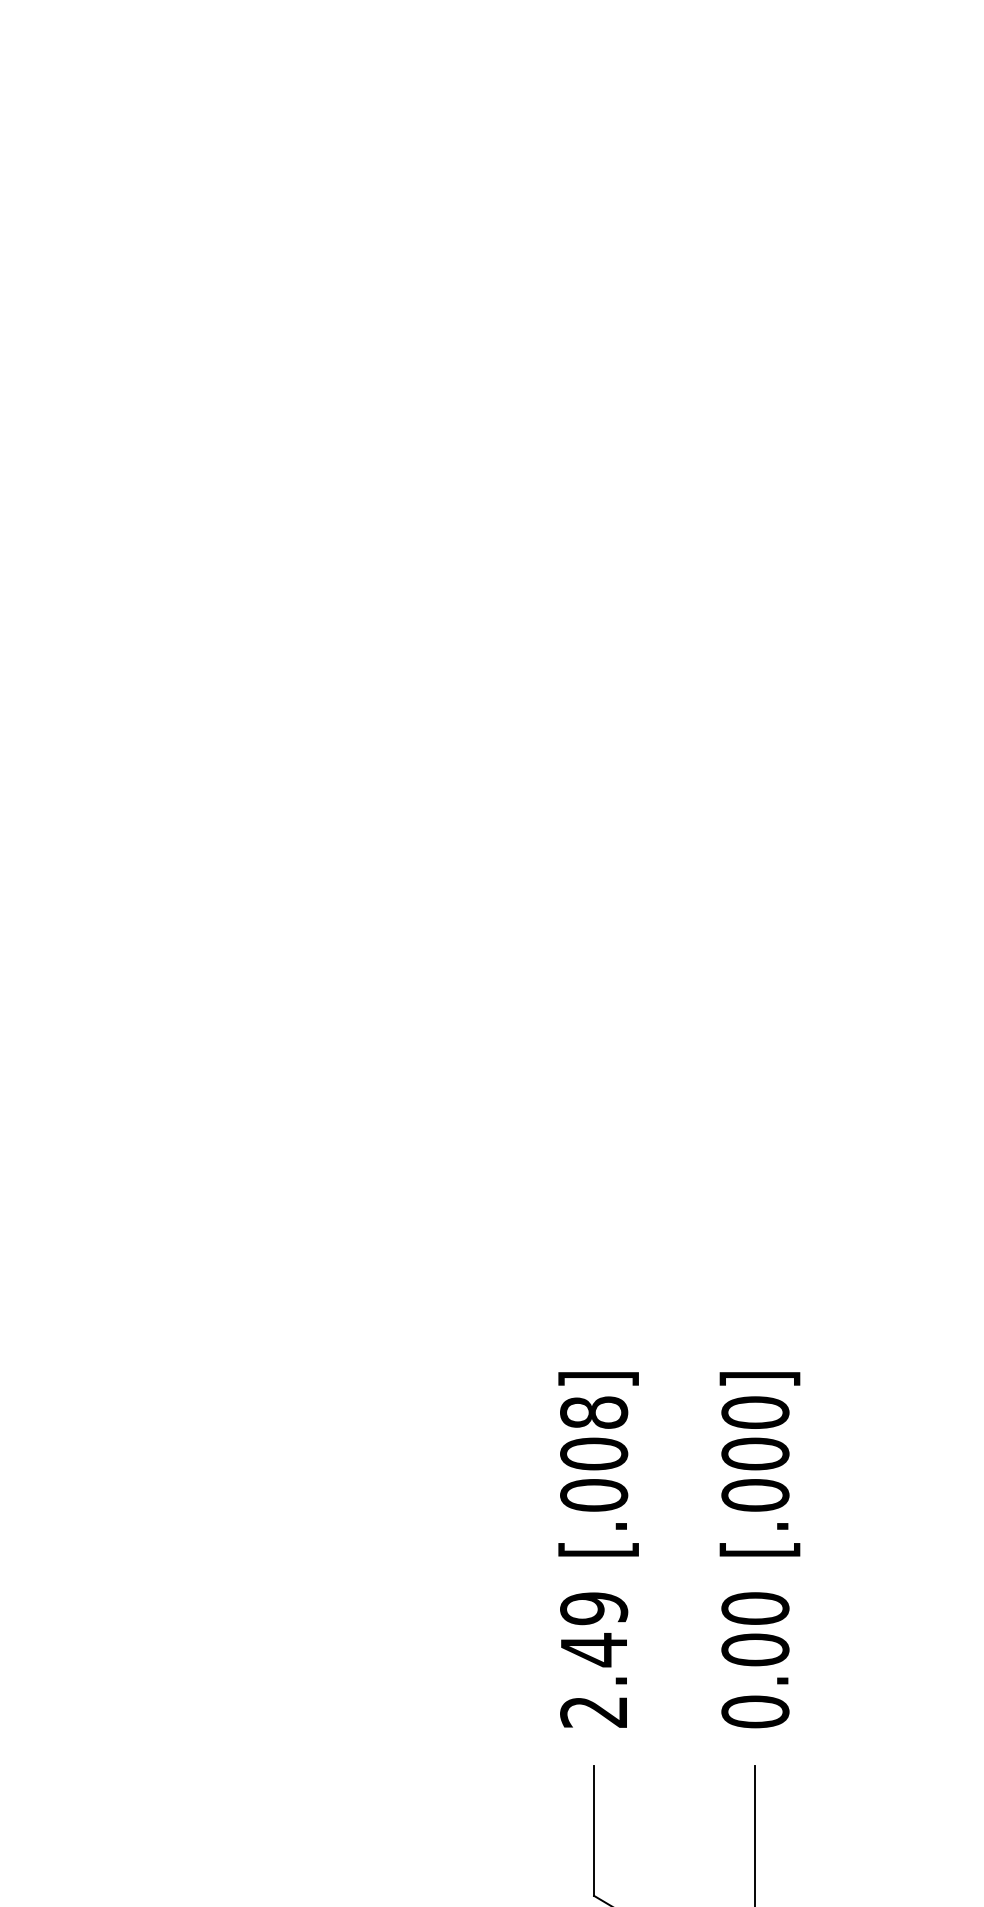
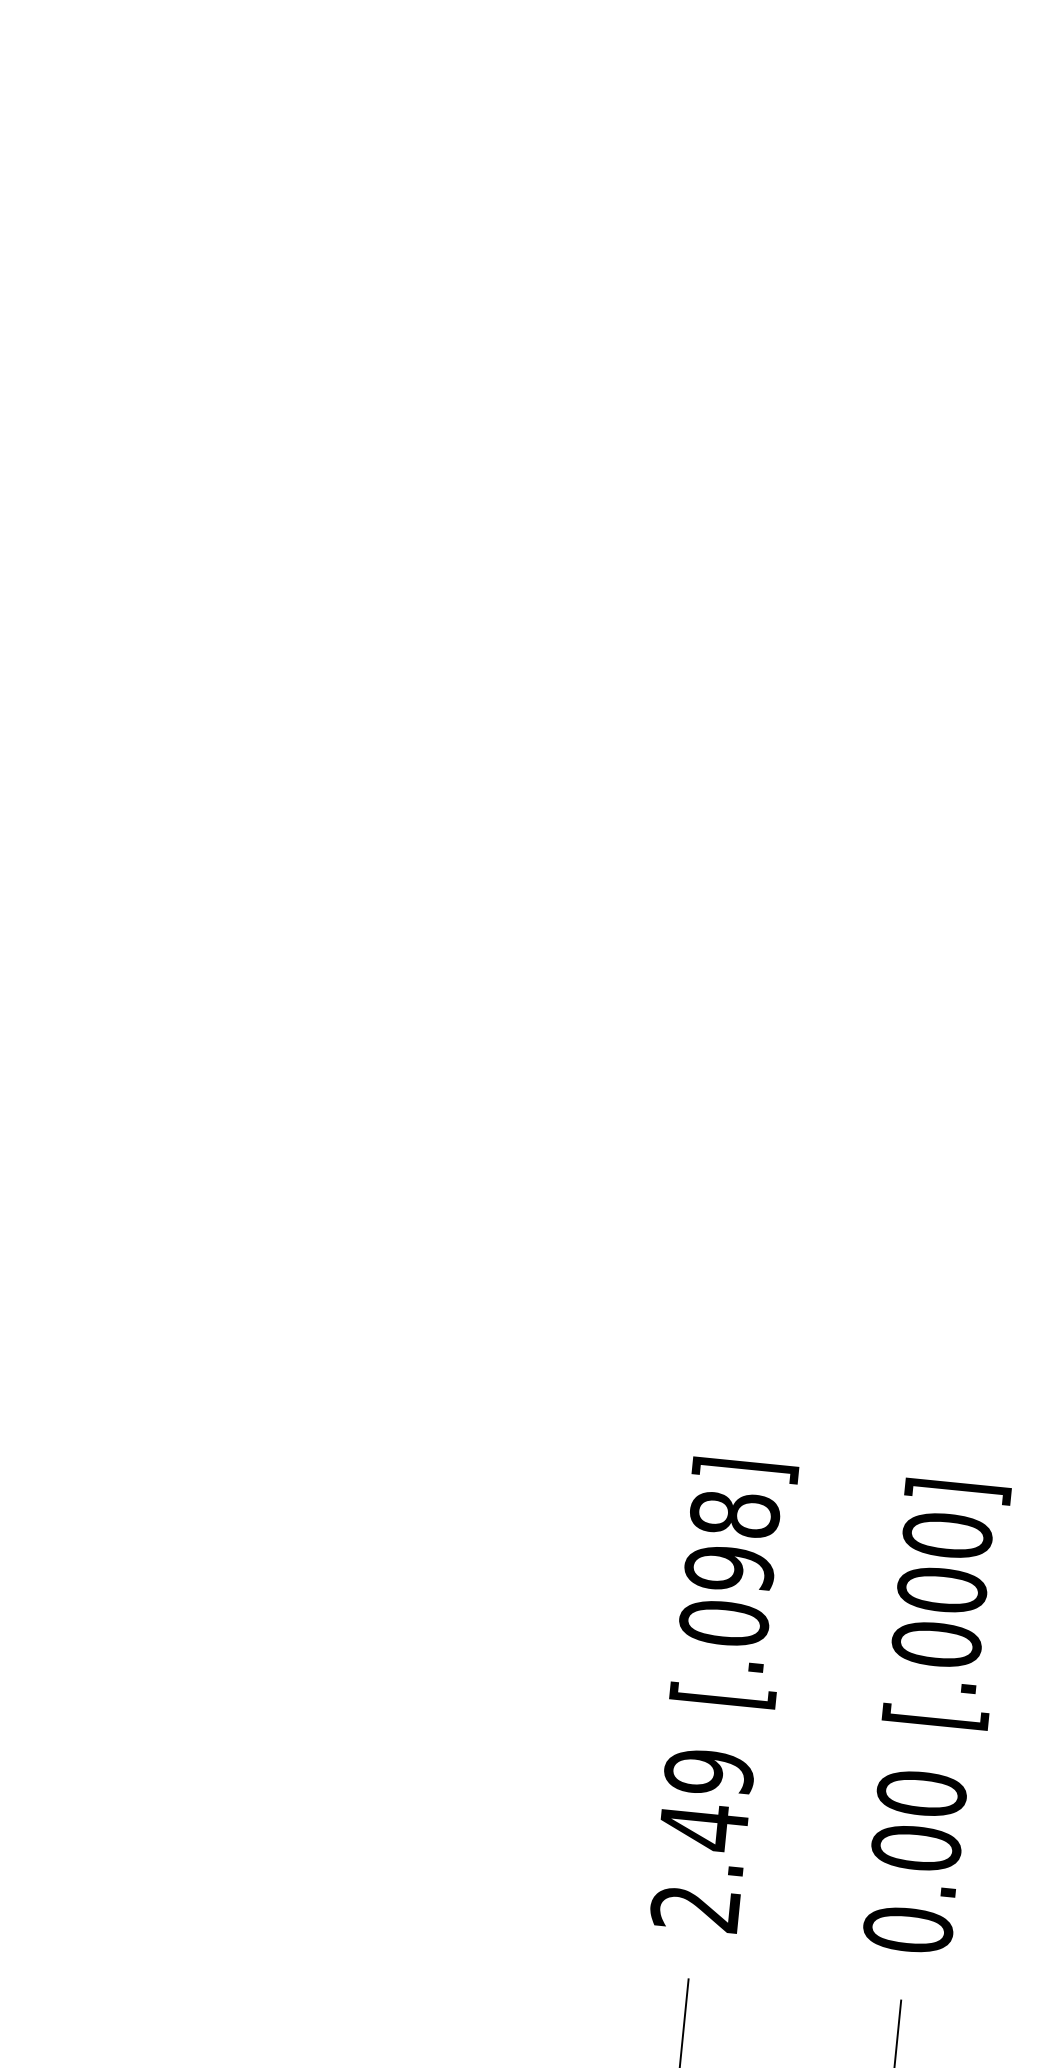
text: (594, 1453) -> (730, 1568), [.008] -> [.098]

